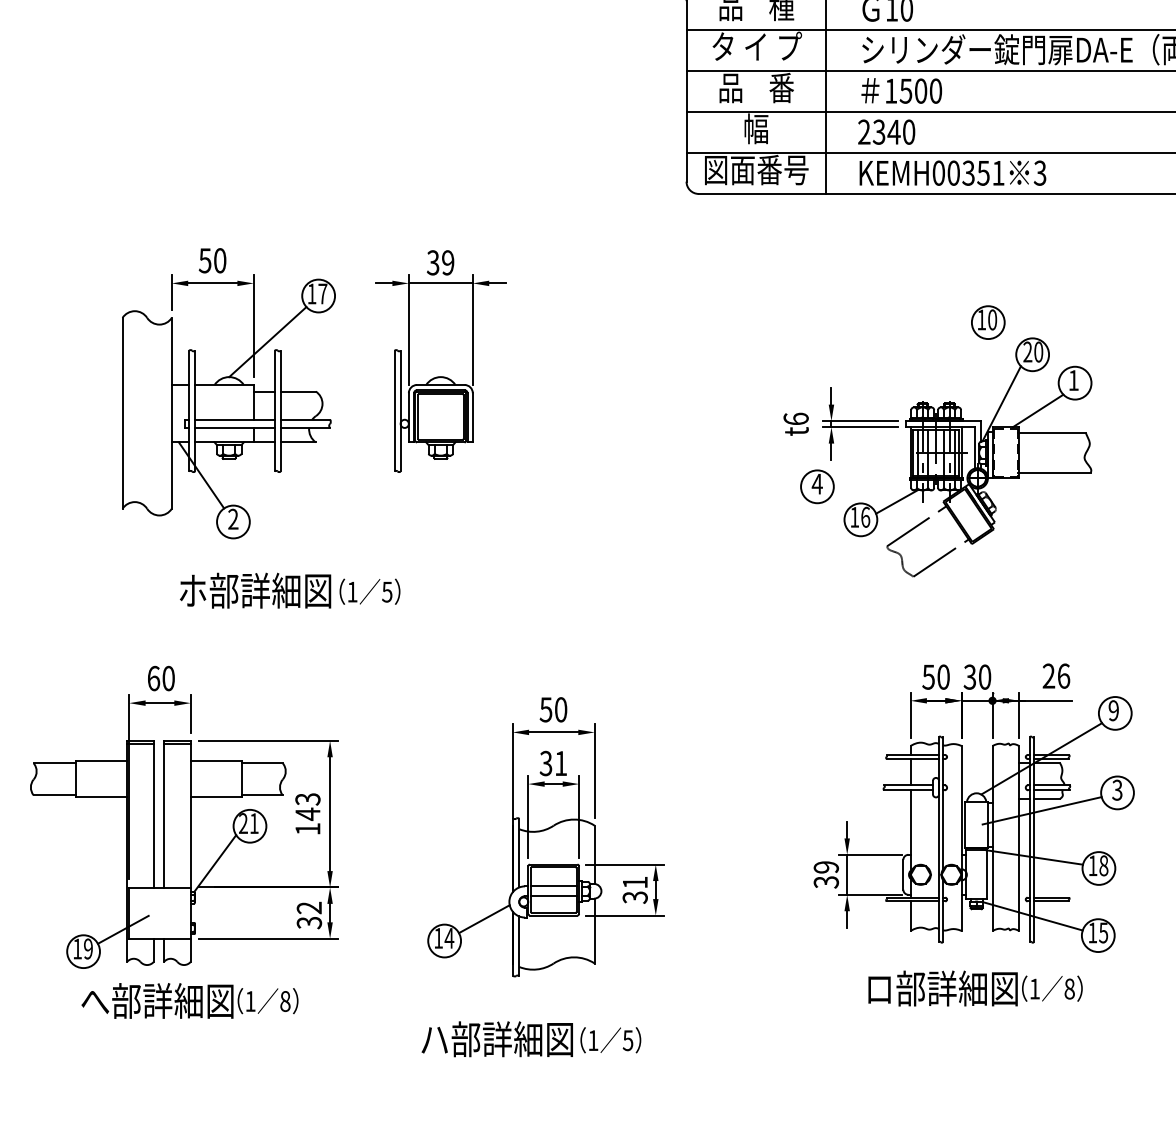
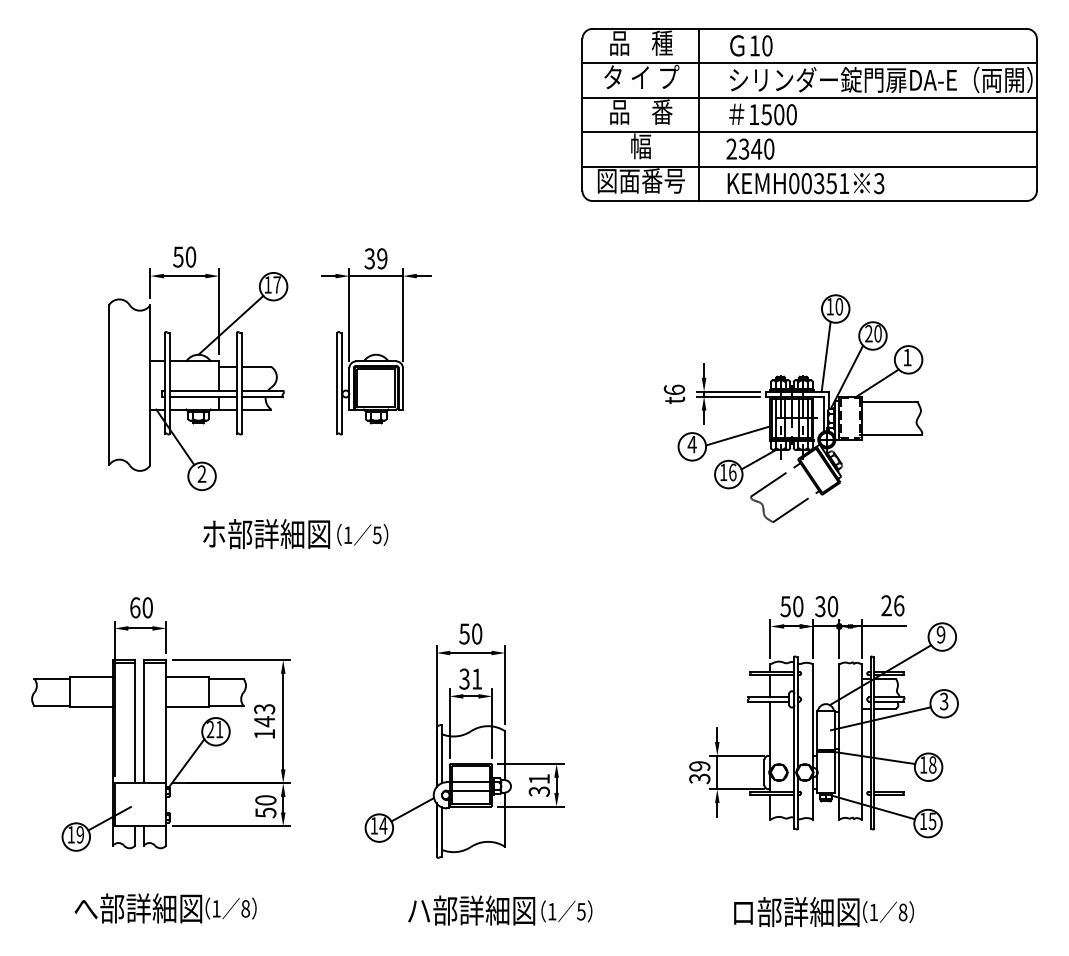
line: (976, 379) -> (825, 356), added
line: (872, 473) -> (738, 435), added
text: (289, 591) -> (295, 534), moved
text: (308, 915) -> (265, 806), 32 -> 50
text: (974, 987) -> (823, 911), moved
text: (189, 1001) -> (165, 908), moved
text: (531, 1039) -> (500, 910), moved

